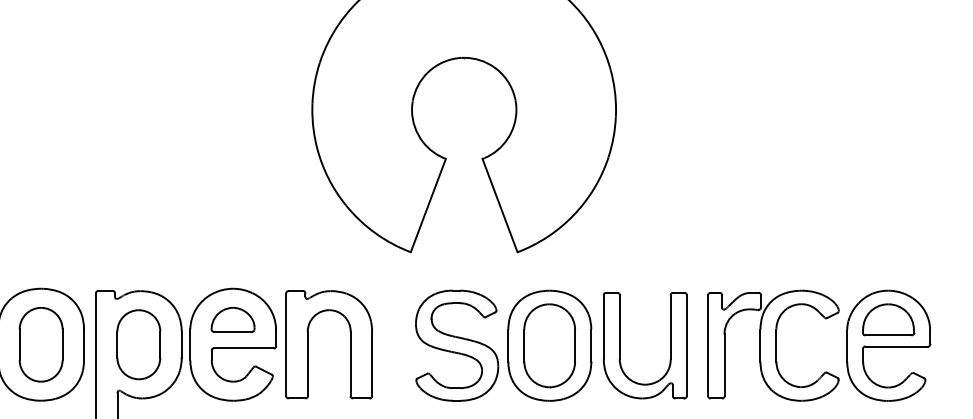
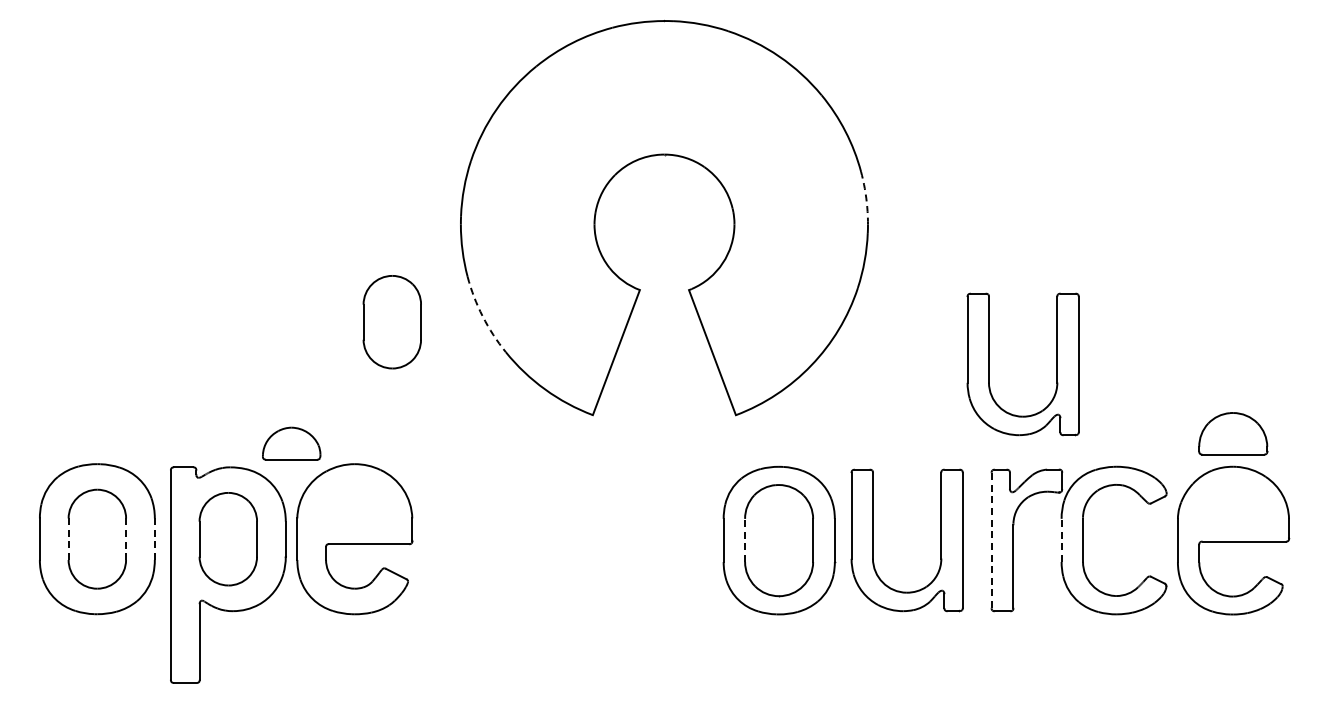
arc: (614, 90) -> (866, 198), solid -> dashed
arc: (328, 178) -> (482, 316), solid -> dashed
part: (260, 183) -> (391, 322), added
part: (706, 214) -> (989, 364), added
part: (232, 319) -> (291, 443), moved
part: (888, 319) -> (1233, 433), moved
line: (19, 344) -> (68, 539), solid -> dashed
line: (62, 344) -> (126, 539), solid -> dashed
line: (83, 344) -> (154, 539), solid -> dashed
part: (308, 344) -> (455, 539), removed
part: (456, 345) -> (654, 540), removed
line: (524, 345) -> (745, 540), solid -> dashed
line: (708, 345) -> (991, 540), solid -> dashed
line: (760, 345) -> (1061, 540), solid -> dashed

